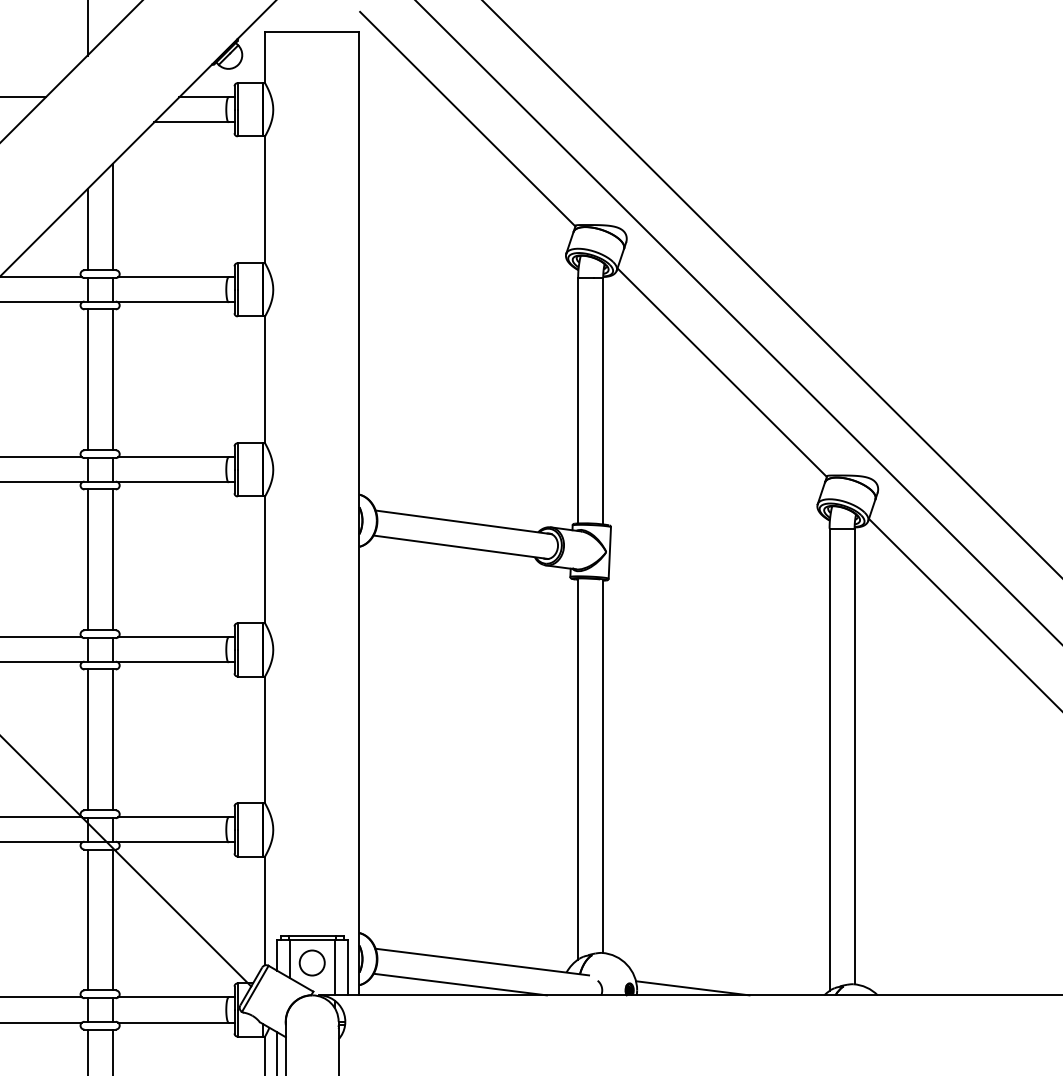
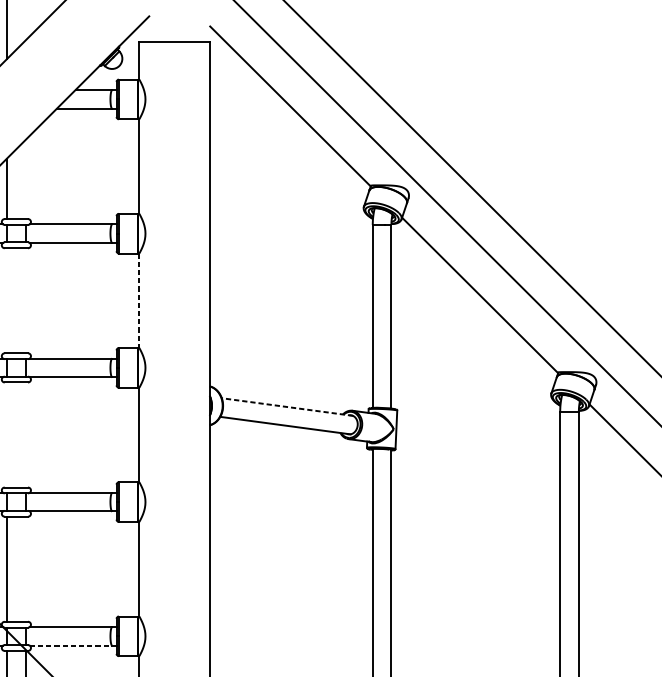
line: (112, 217) -> (25, 179), removed
line: (87, 379) -> (6, 300), removed
line: (112, 379) -> (25, 300), removed
line: (265, 380) -> (139, 301), solid -> dashed
line: (463, 522) -> (287, 407), solid -> dashed
line: (87, 559) -> (6, 434), removed
line: (112, 559) -> (25, 434), removed
line: (112, 739) -> (25, 568), removed
line: (173, 842) -> (71, 645), solid -> dashed

